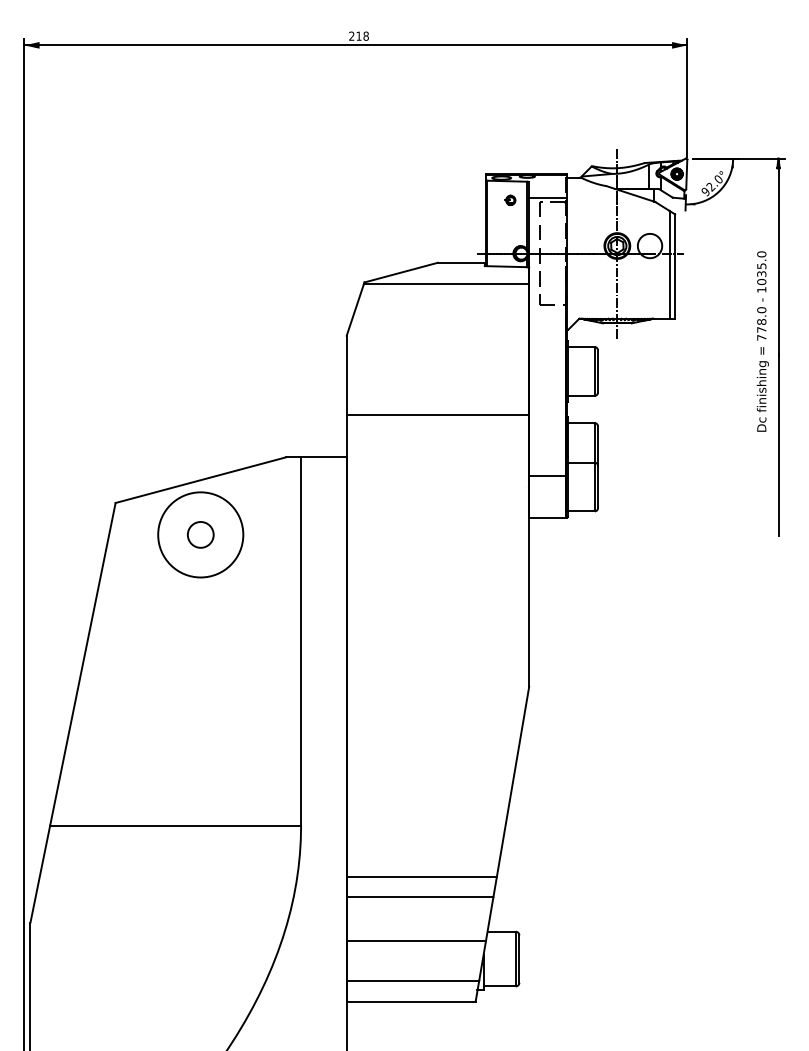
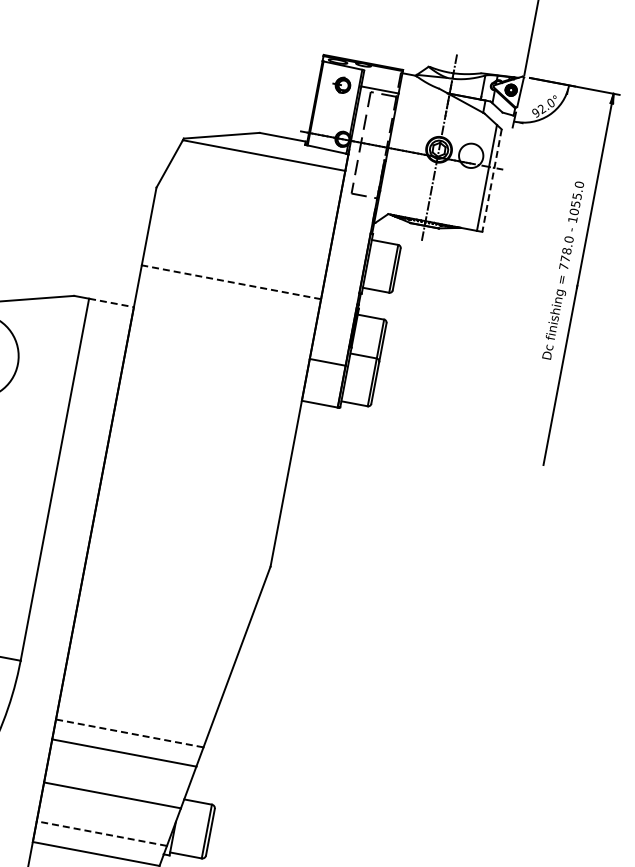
part: (510, 199) -> (342, 84), size x1.6
line: (675, 267) -> (492, 181), solid -> dashed
text: (761, 273) -> (575, 203), 1035.0 -> 1055.0
line: (437, 414) -> (231, 281), solid -> dashed
line: (323, 457) -> (111, 302), solid -> dashed
line: (421, 876) -> (129, 732), solid -> dashed
line: (412, 980) -> (101, 833), solid -> dashed

